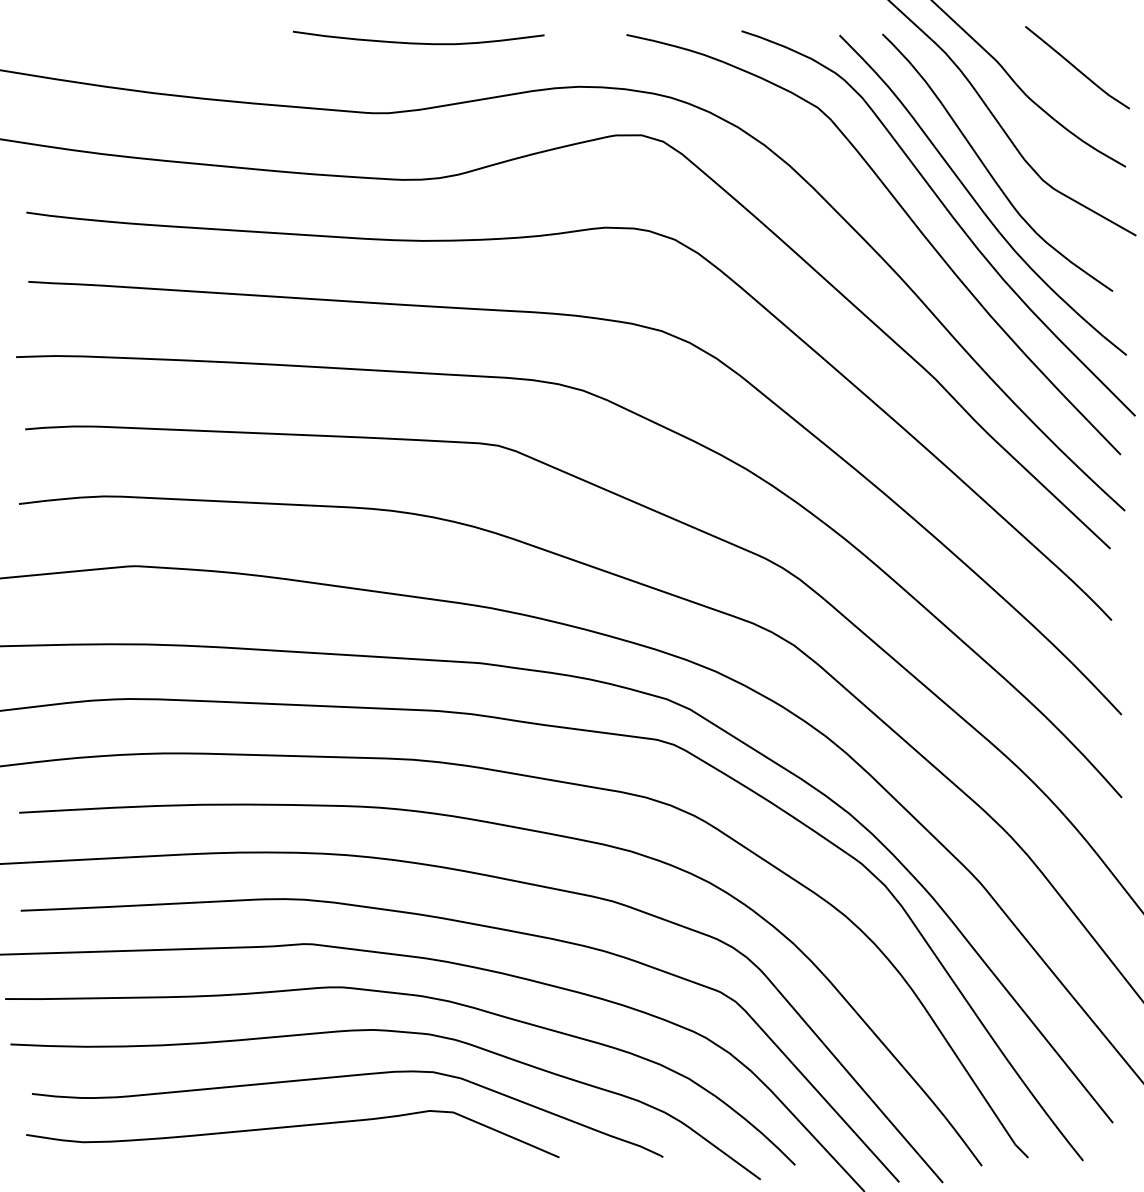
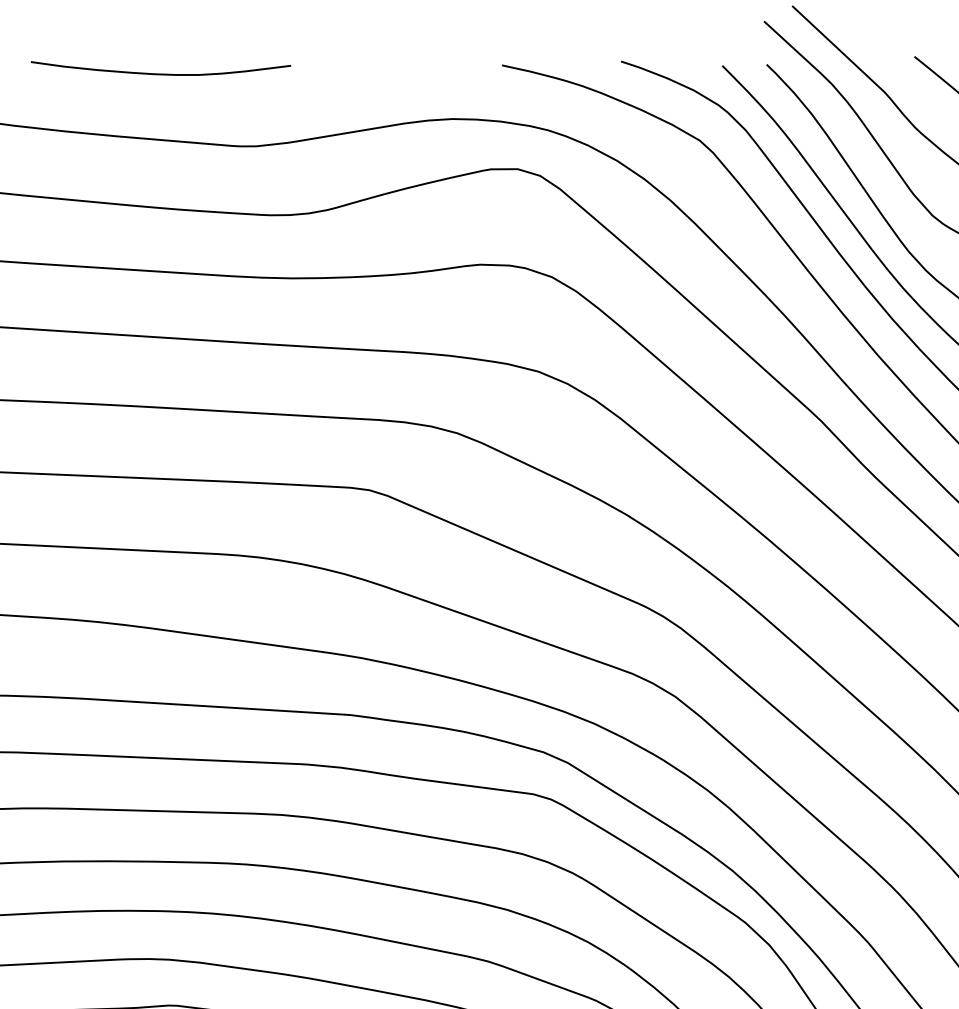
curve: (418, 42) -> (160, 73), moved

